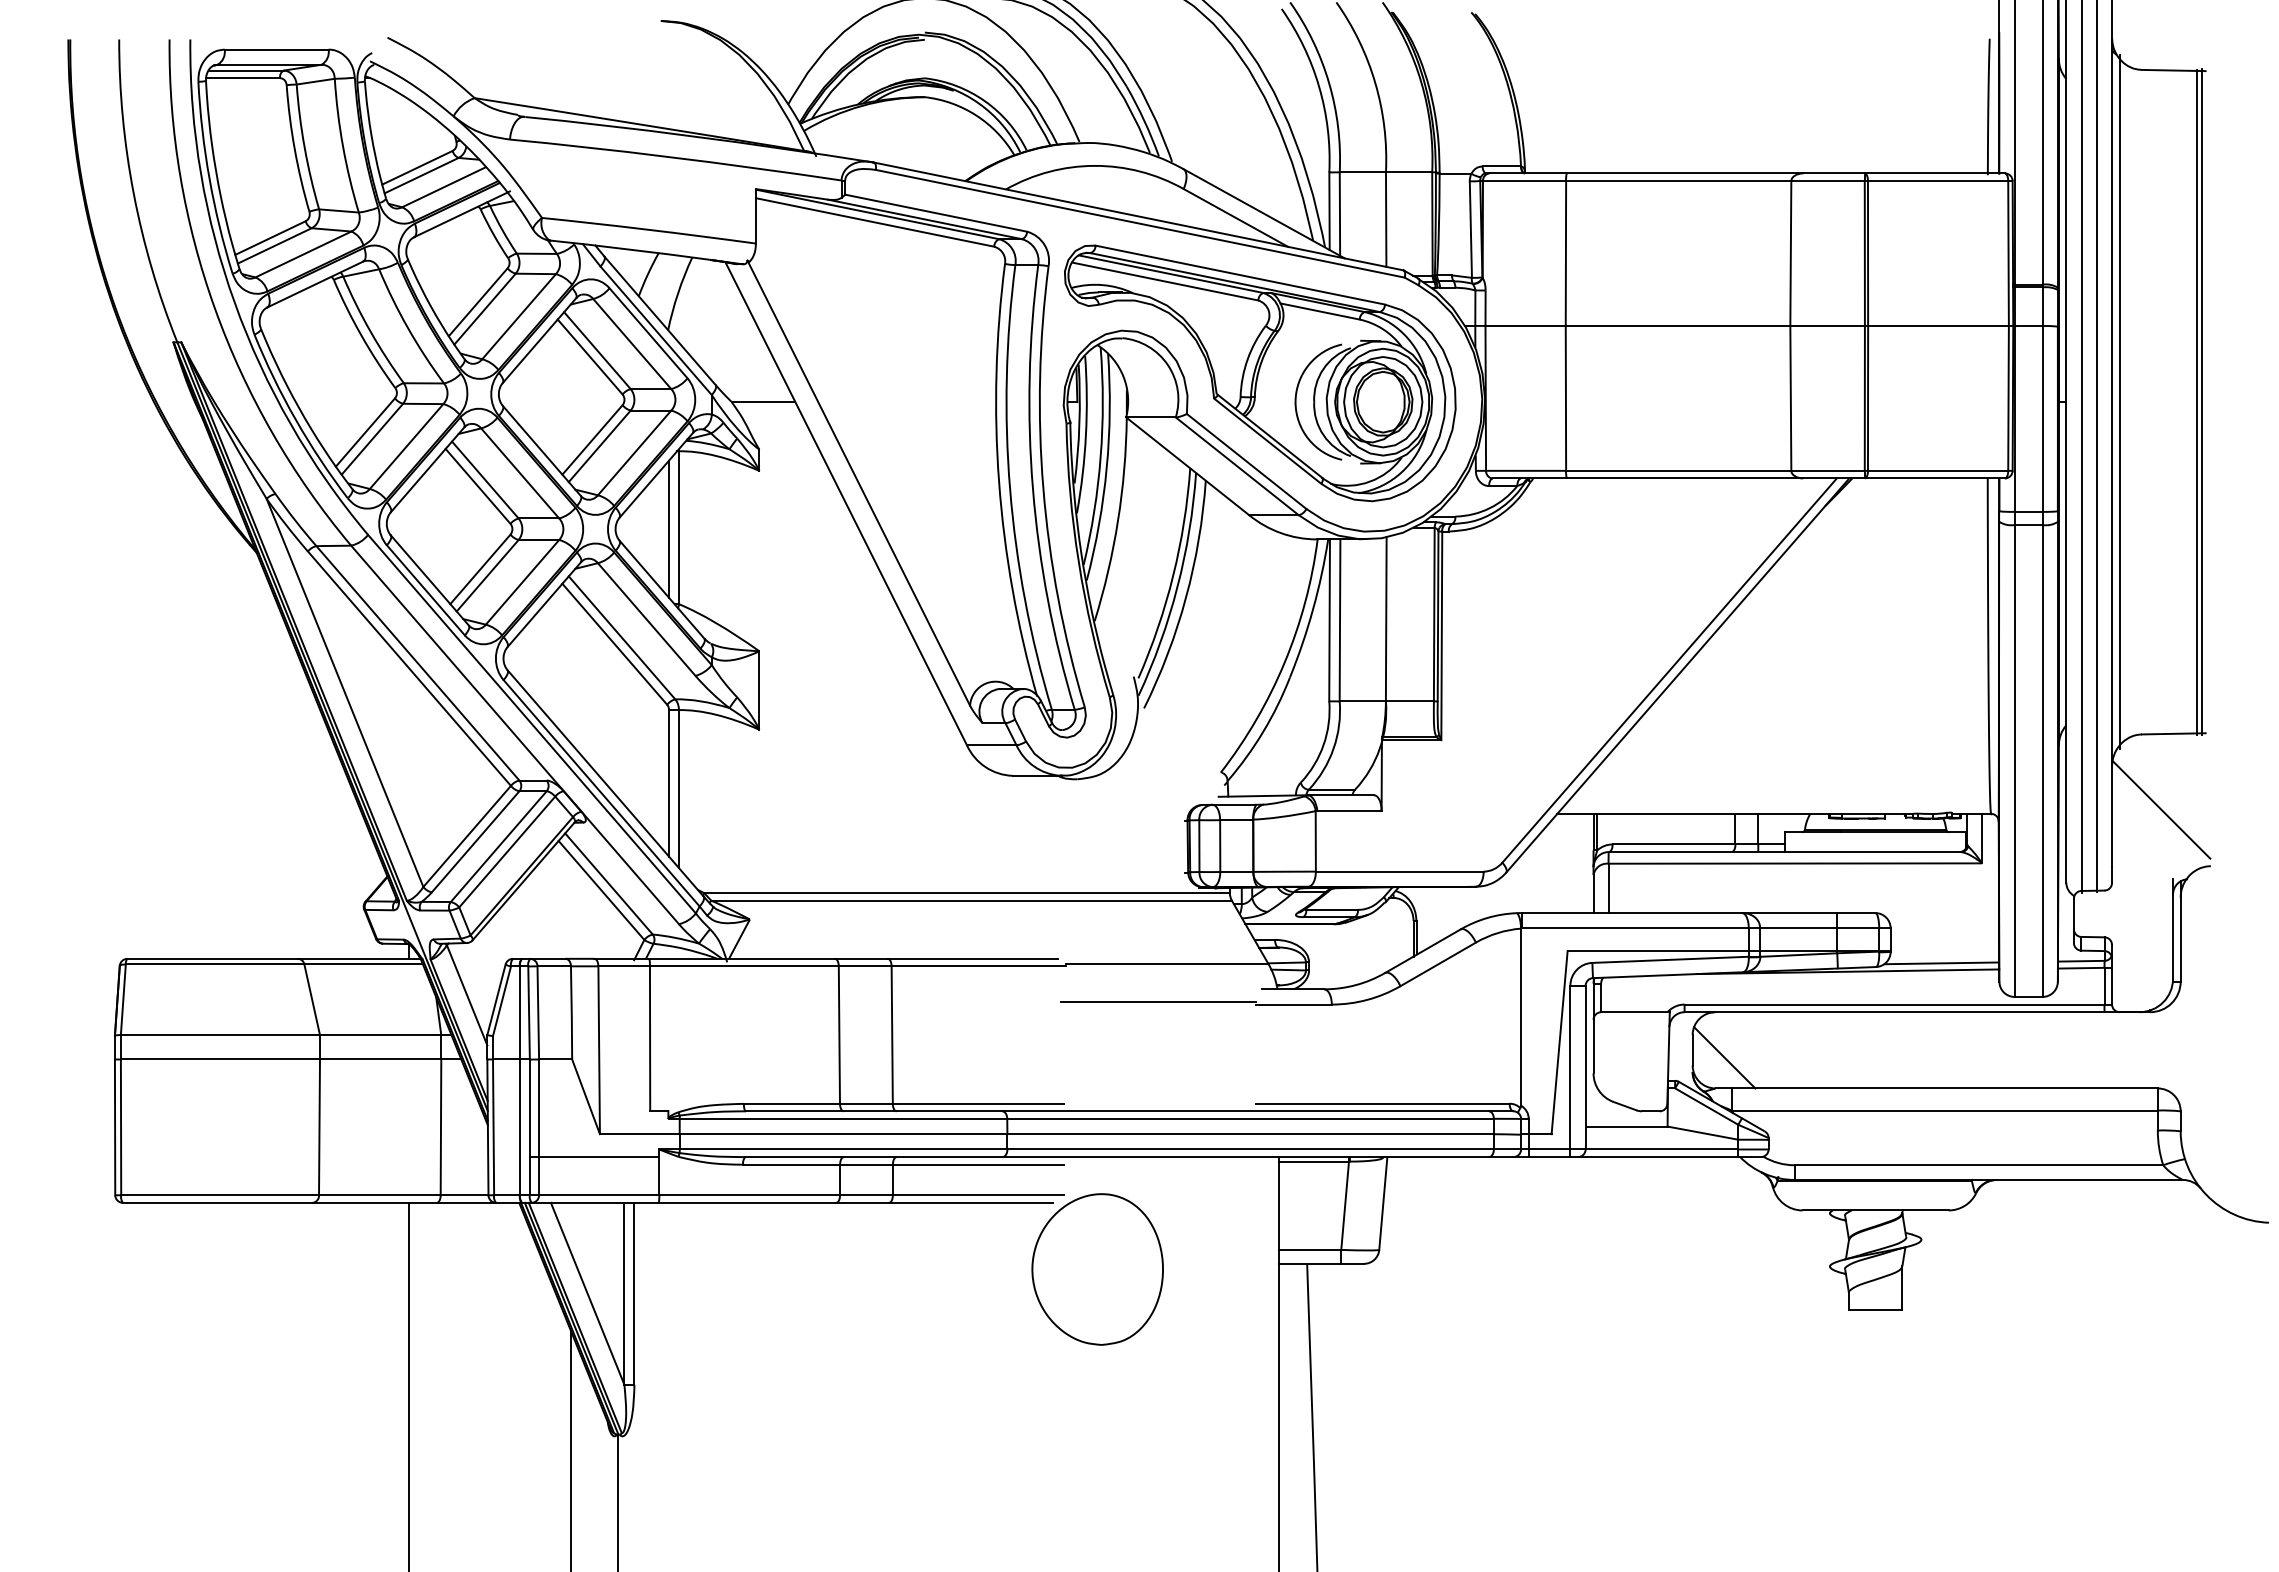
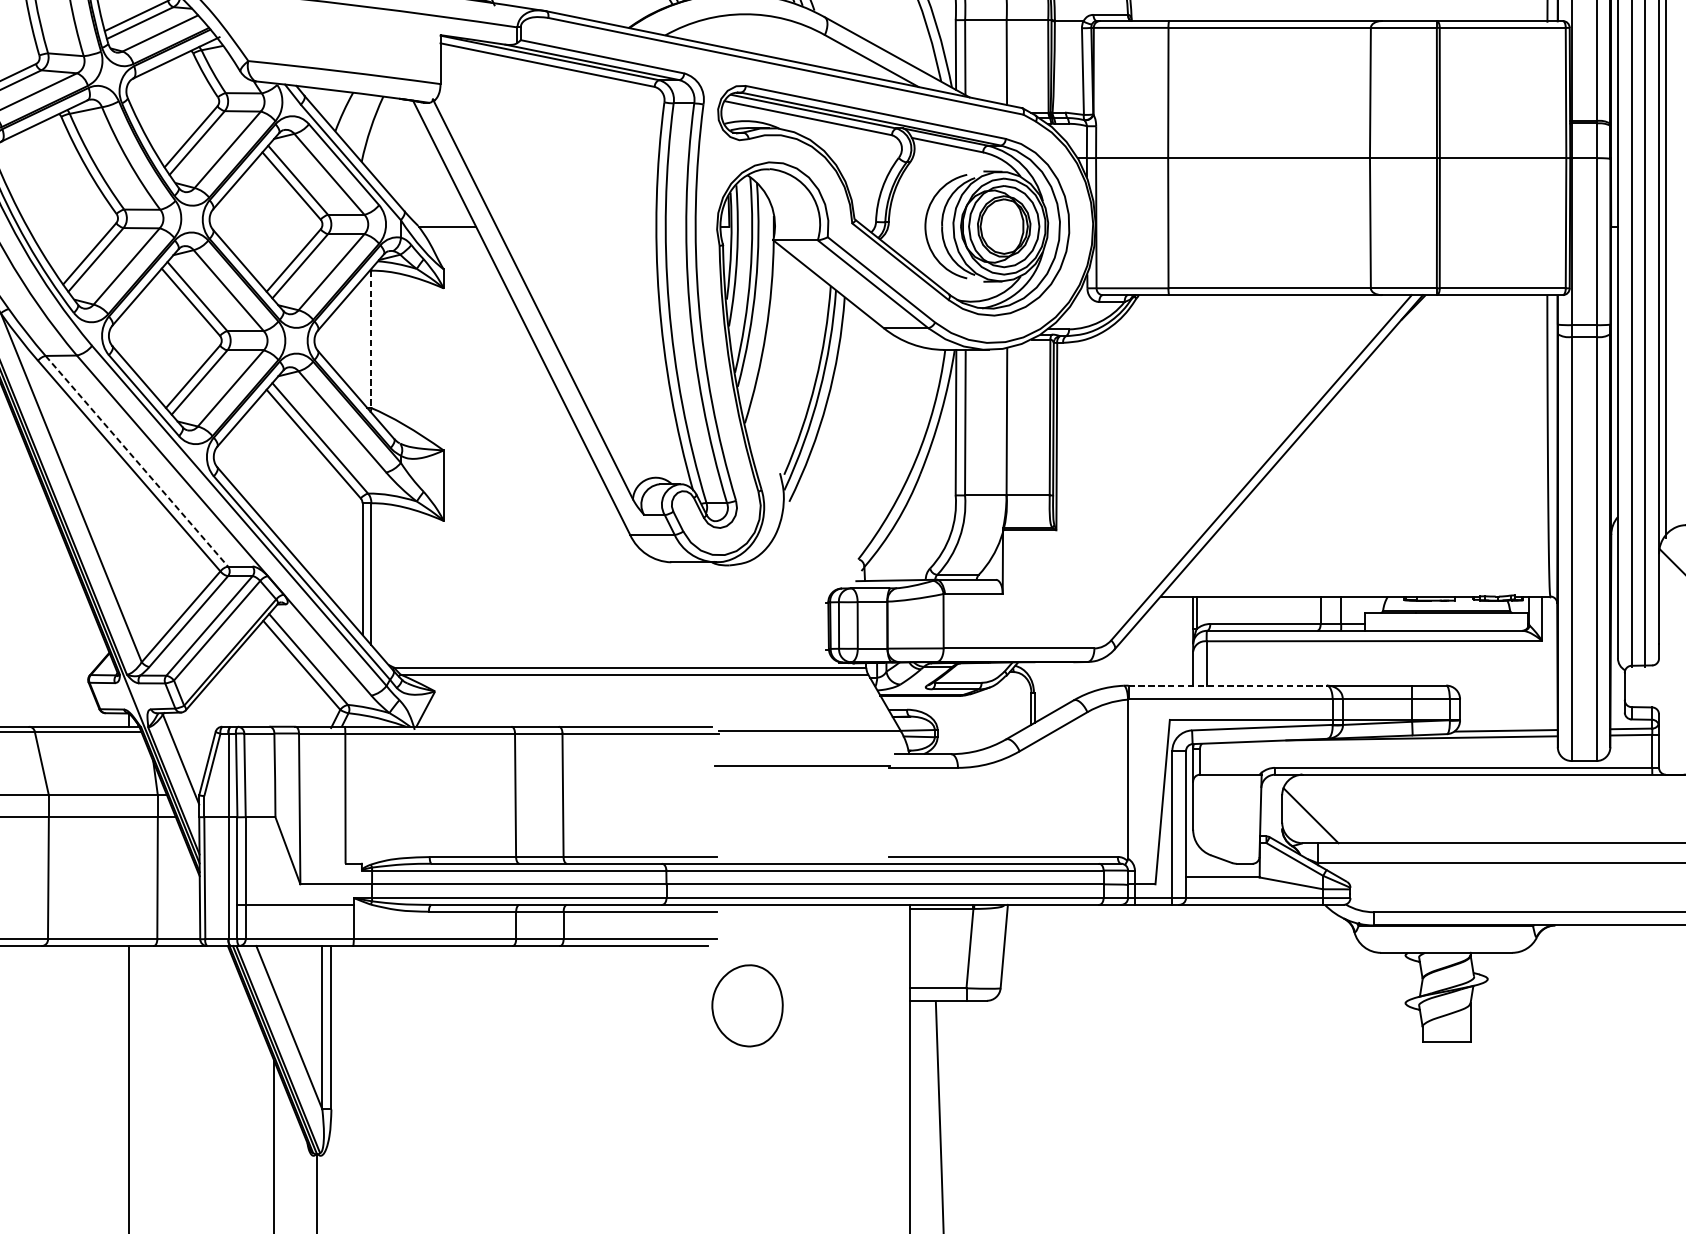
line: (669, 528) -> (362, 340), removed
line: (679, 528) -> (371, 340), solid -> dashed
line: (418, 663) -> (137, 461), solid -> dashed
line: (1632, 913) -> (1228, 686), solid -> dashed
part: (1097, 1269) -> (747, 1005), size x0.6

